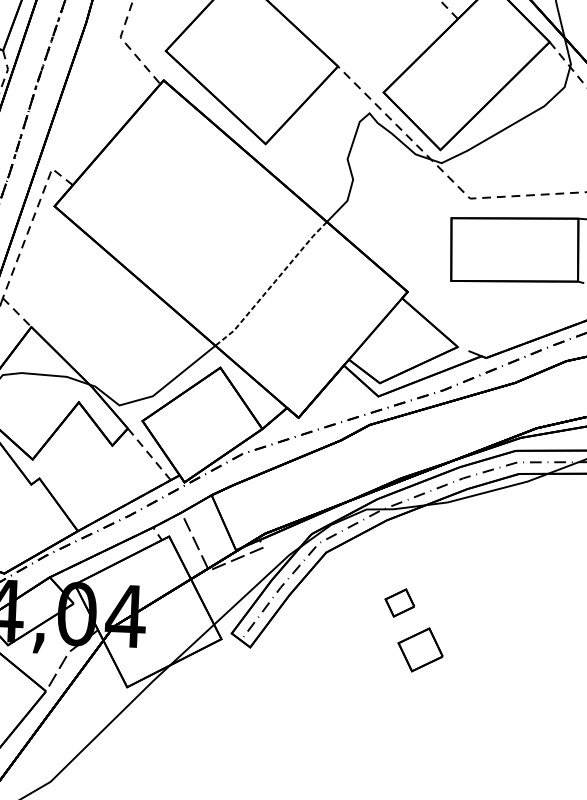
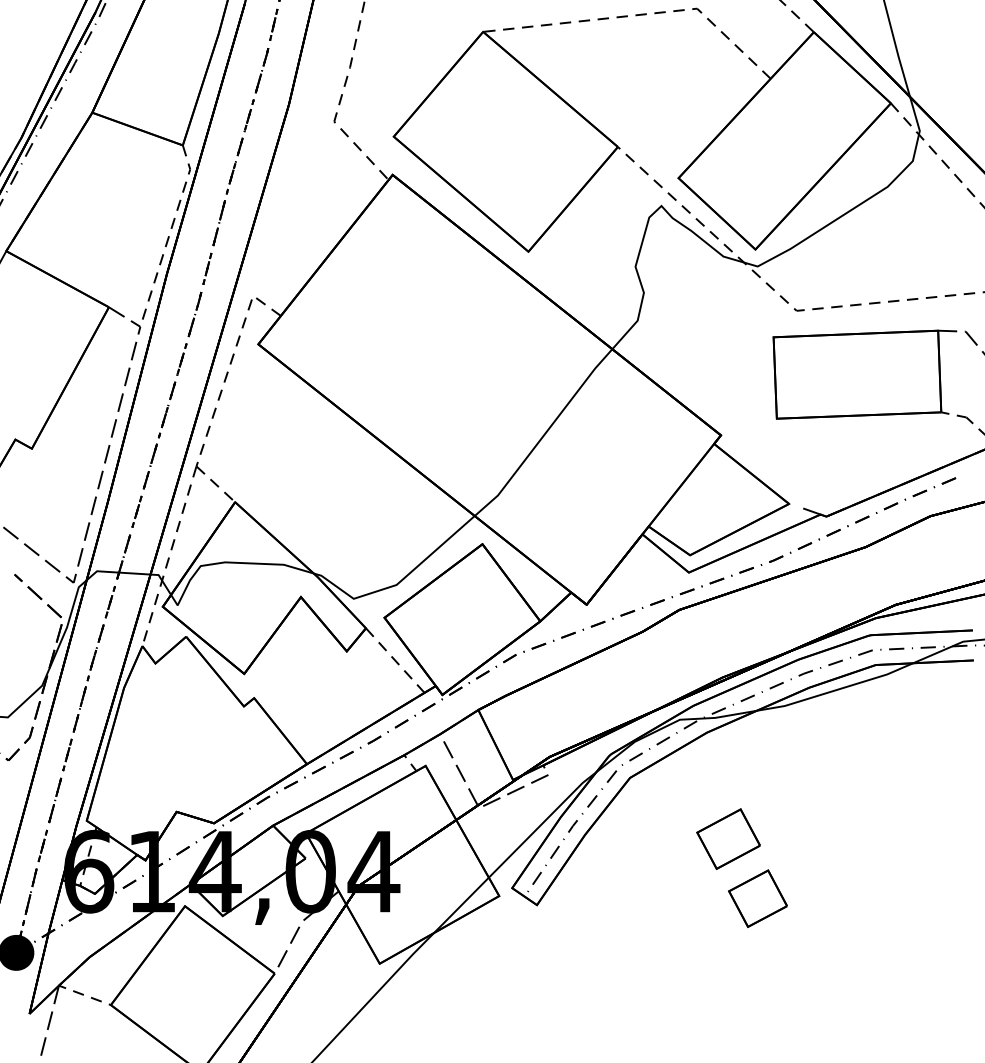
line: (271, 285) -> (544, 434), dashed -> solid
part: (399, 602) -> (728, 838), size x1.67

